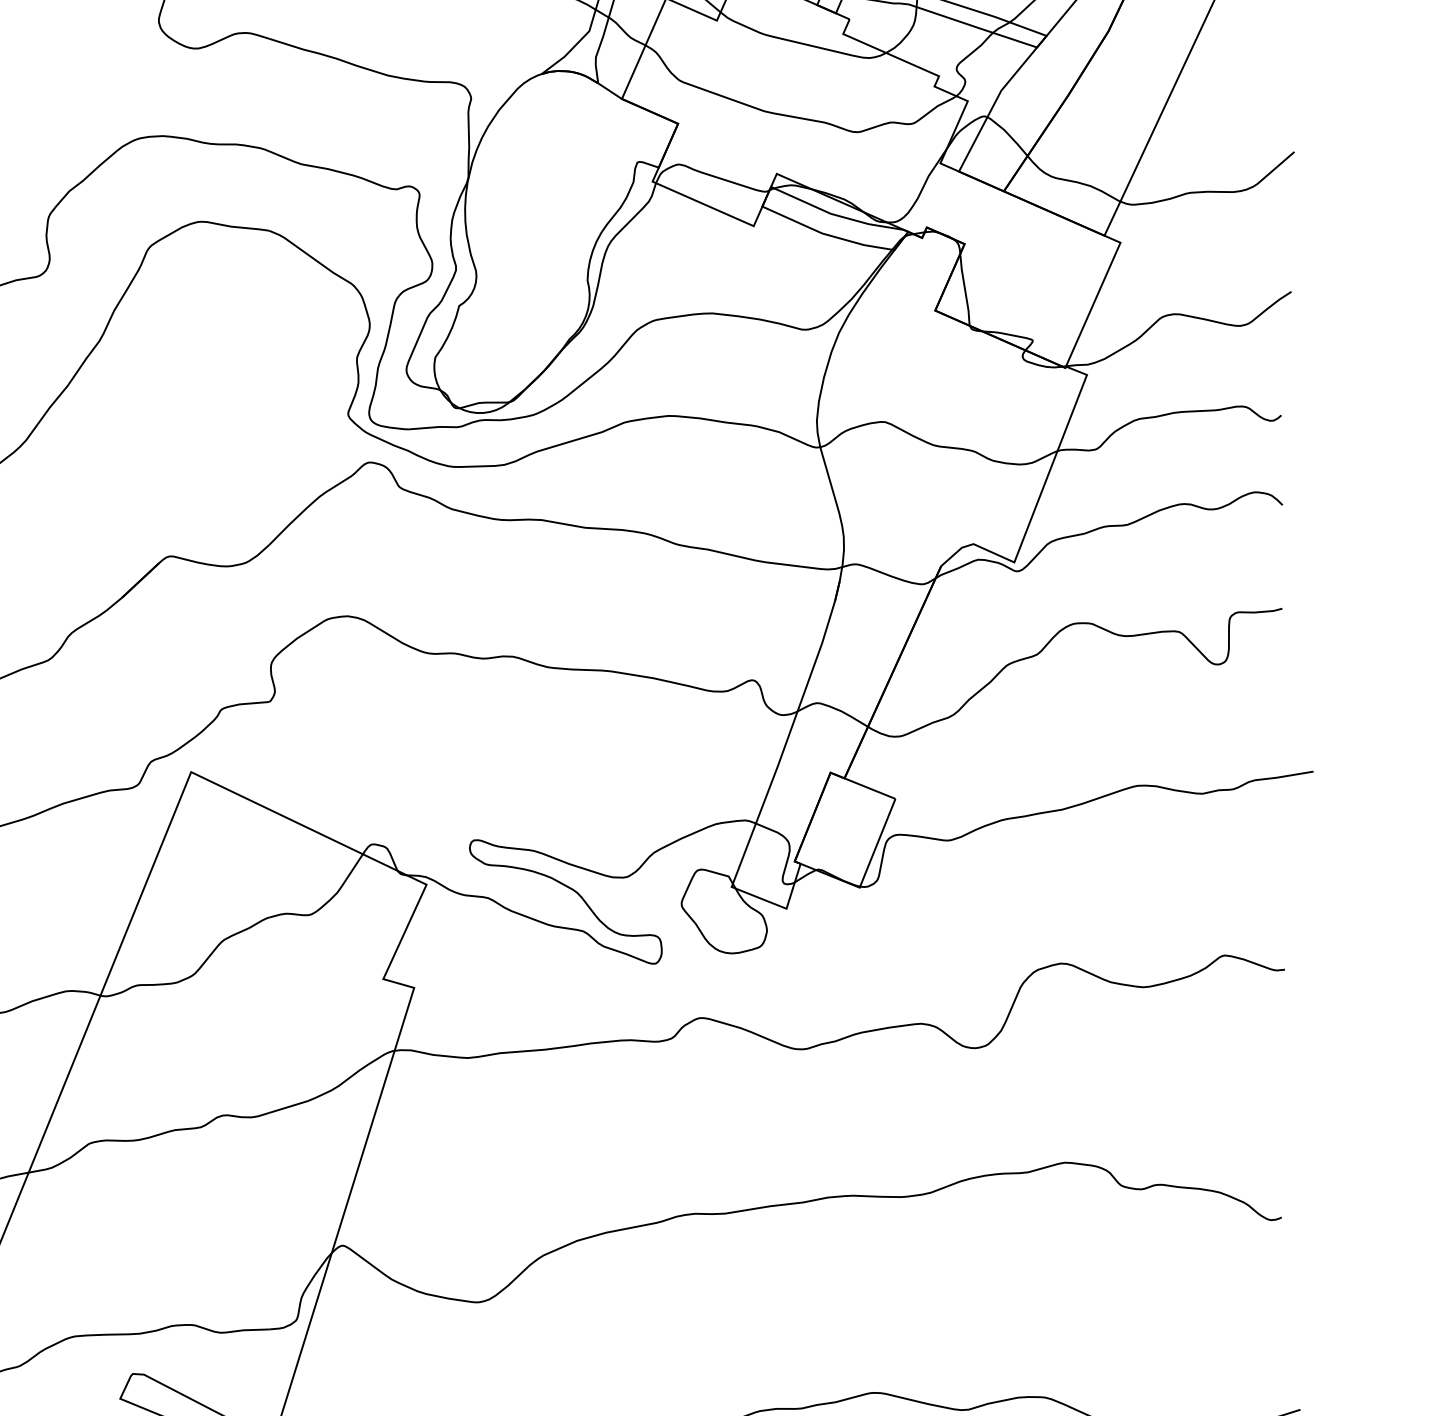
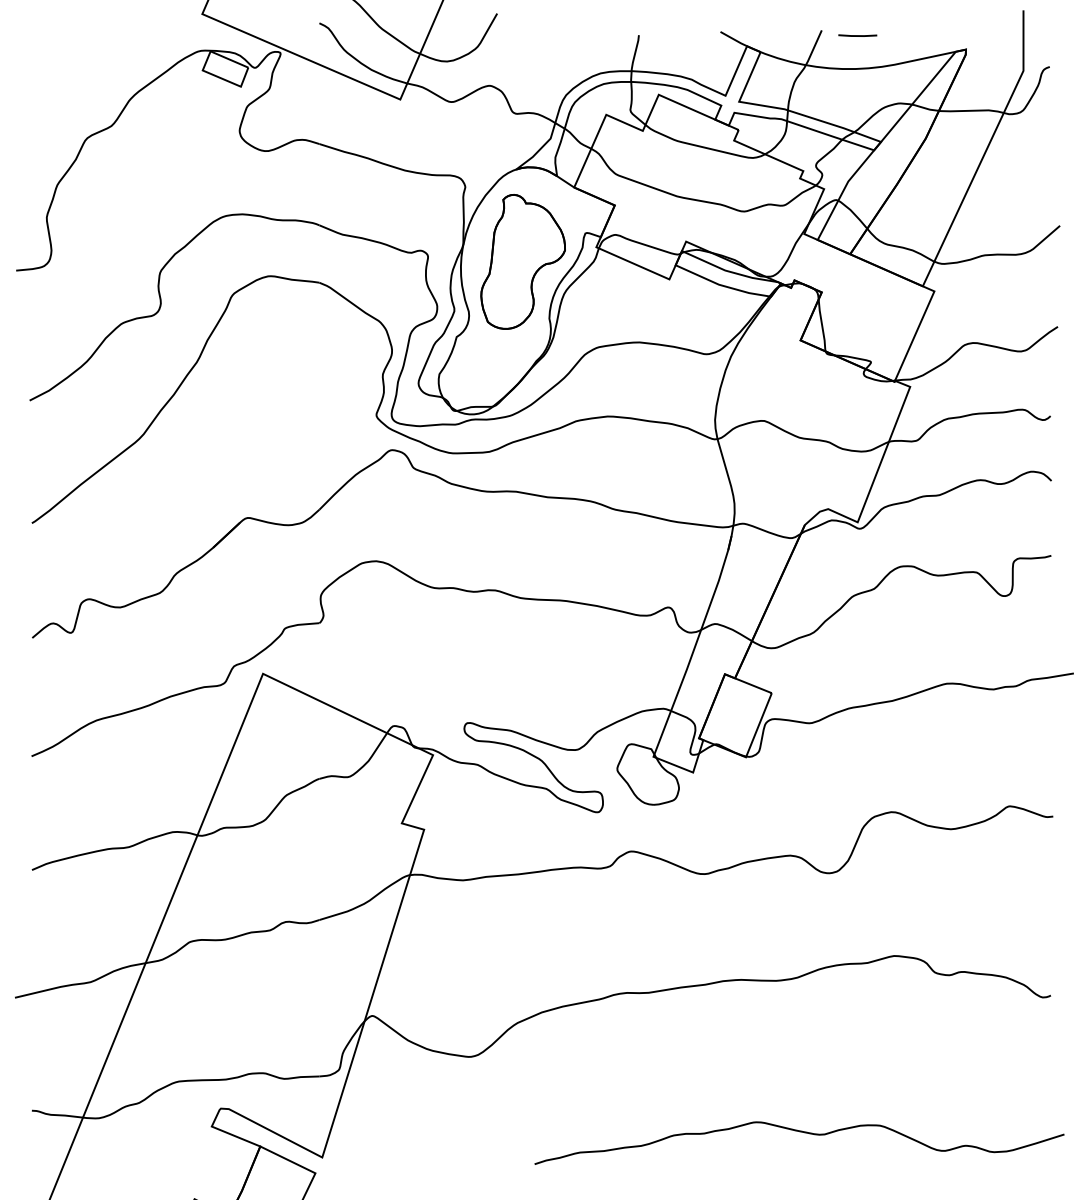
part: (550, 201) -> (522, 261), added

